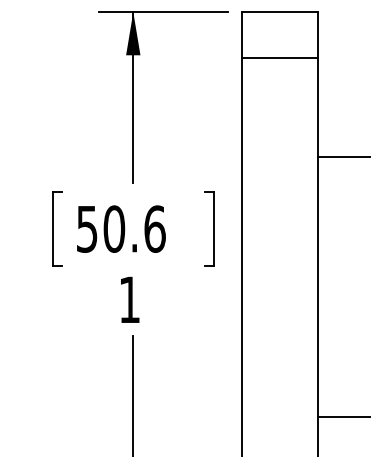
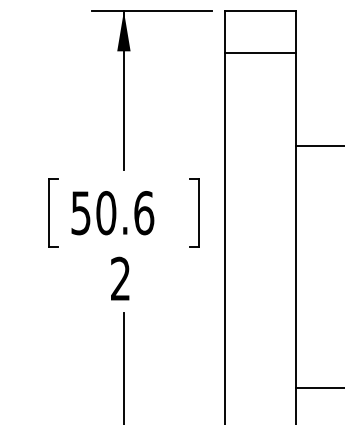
text: (129, 299) -> (120, 278), 1 -> 2

